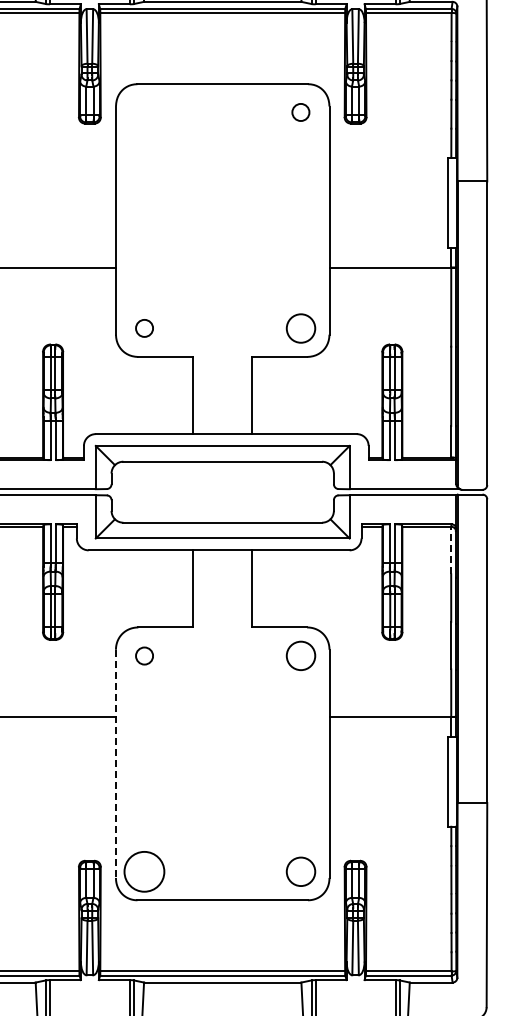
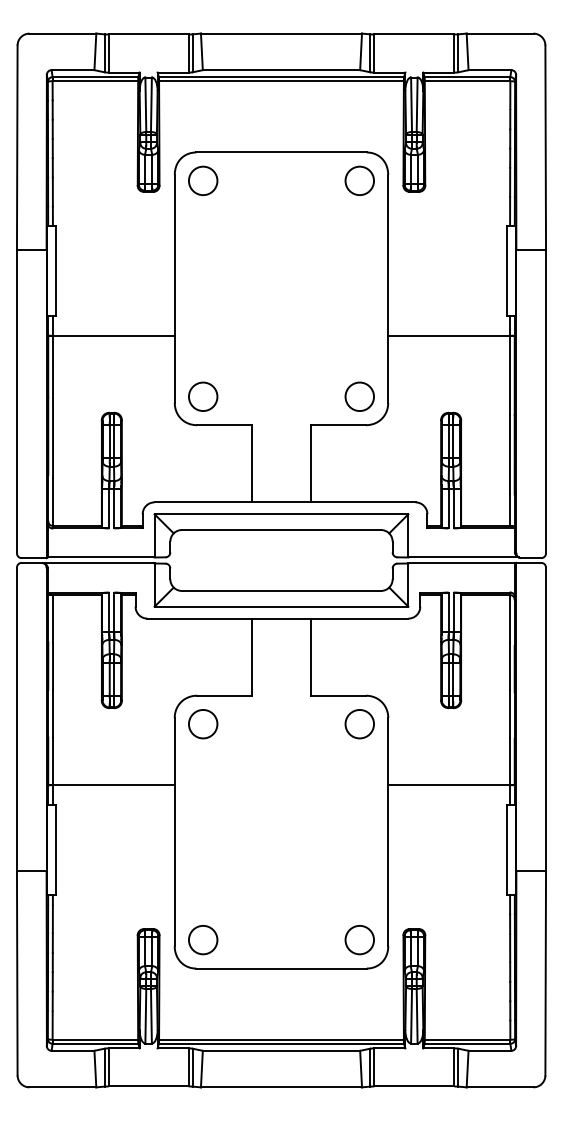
circle: (144, 112) -> (203, 180), added
circle: (300, 112) -> (359, 180), size x1.67
circle: (144, 328) -> (203, 396), size x1.67
line: (450, 550) -> (509, 618), dashed -> solid
circle: (144, 656) -> (203, 724), size x1.67
line: (115, 764) -> (174, 832), dashed -> solid
circle: (143, 871) -> (202, 939), size x0.71

